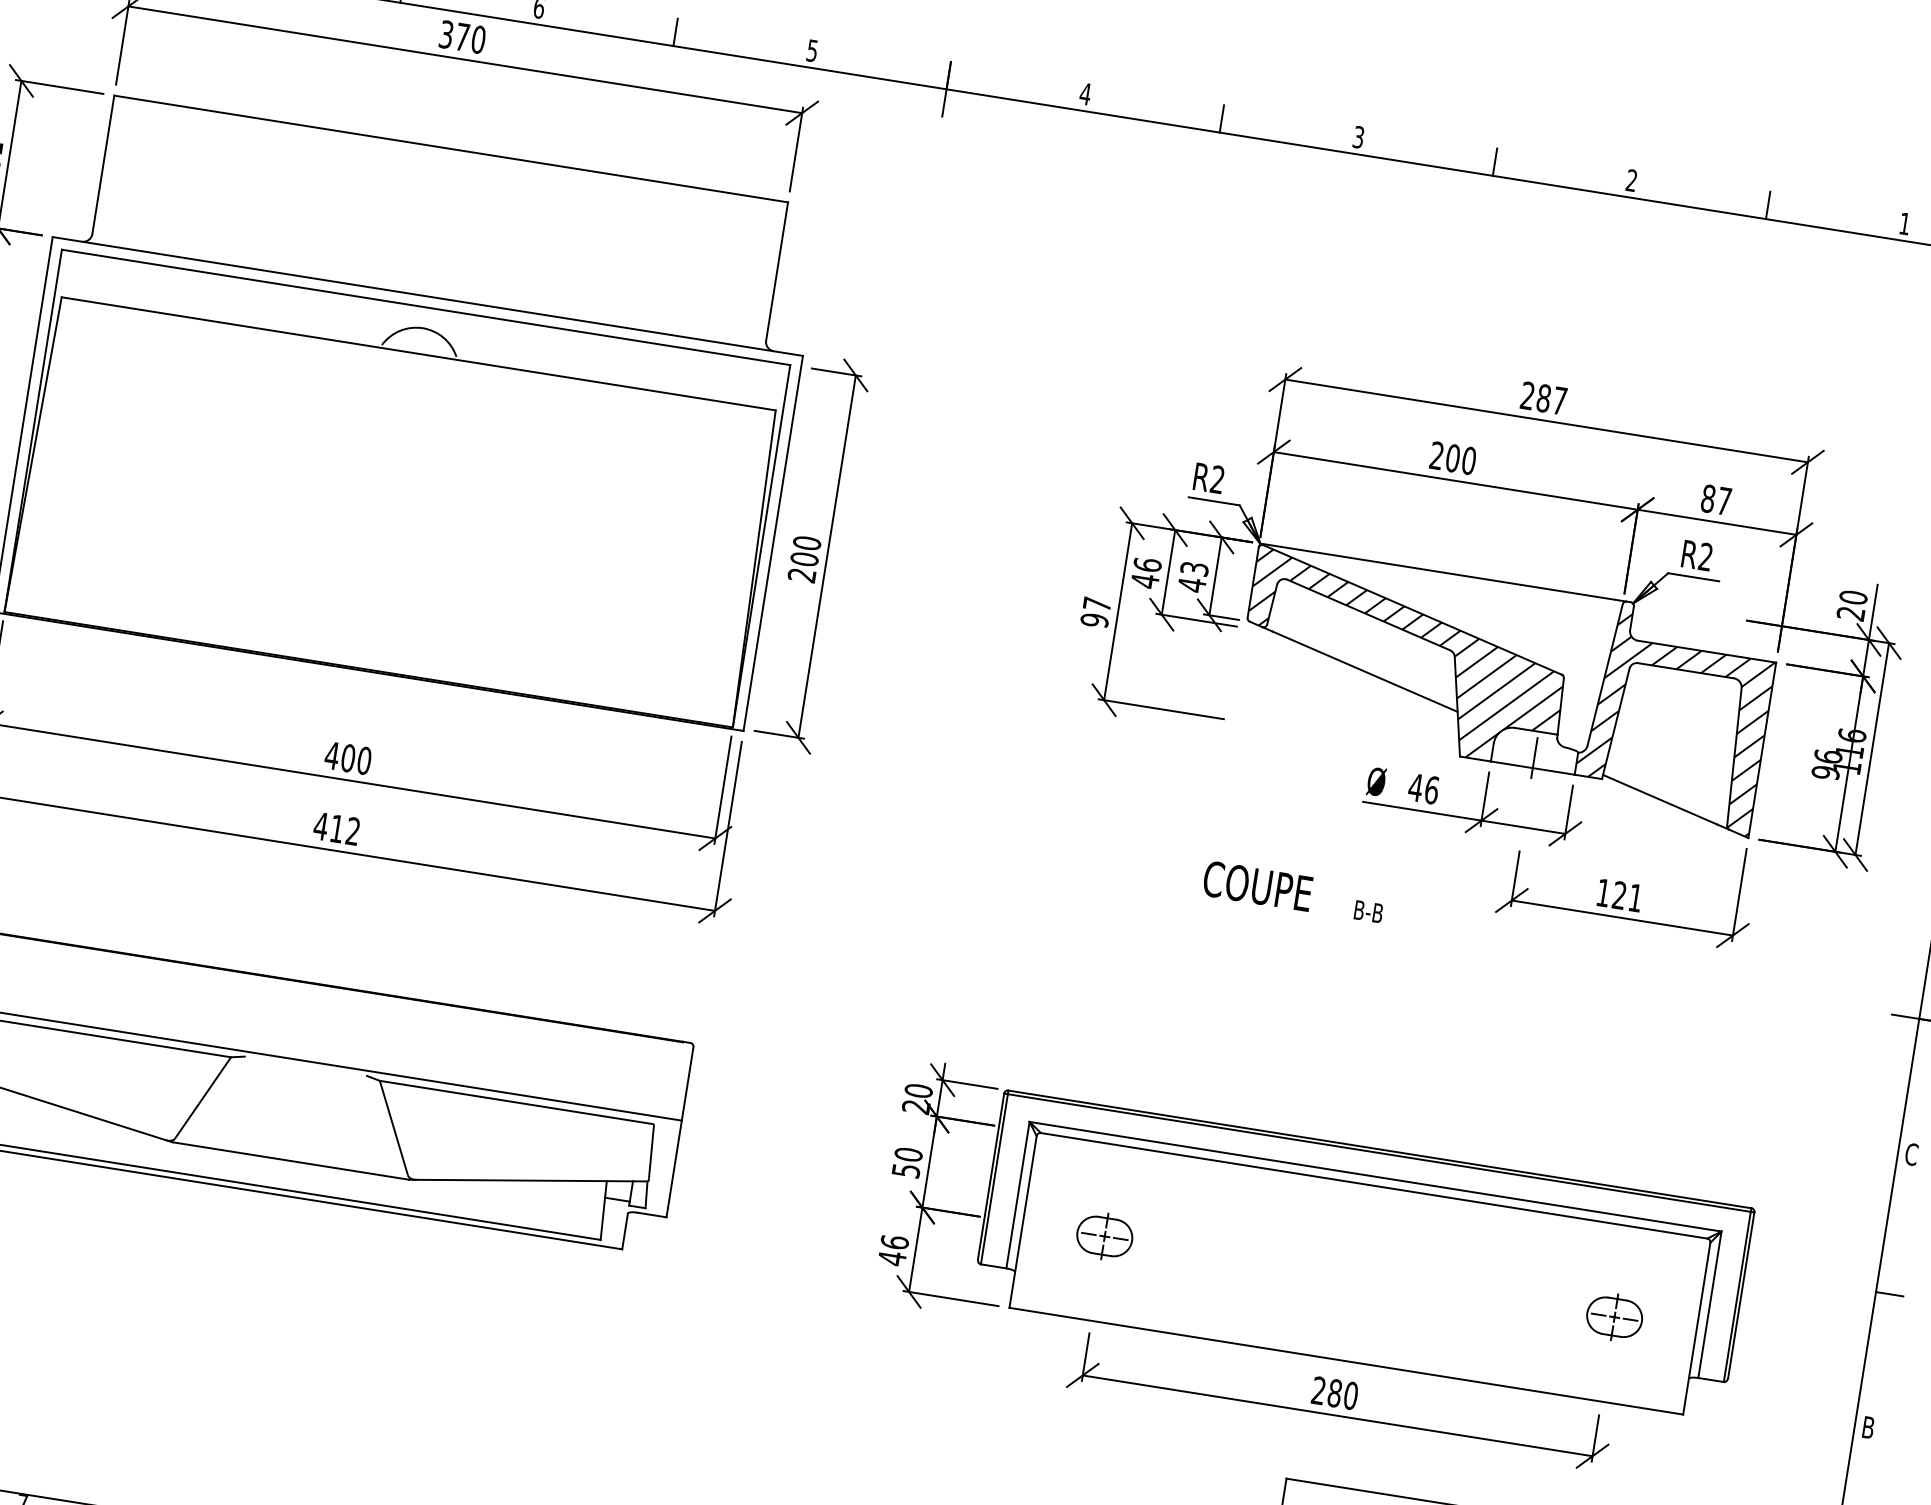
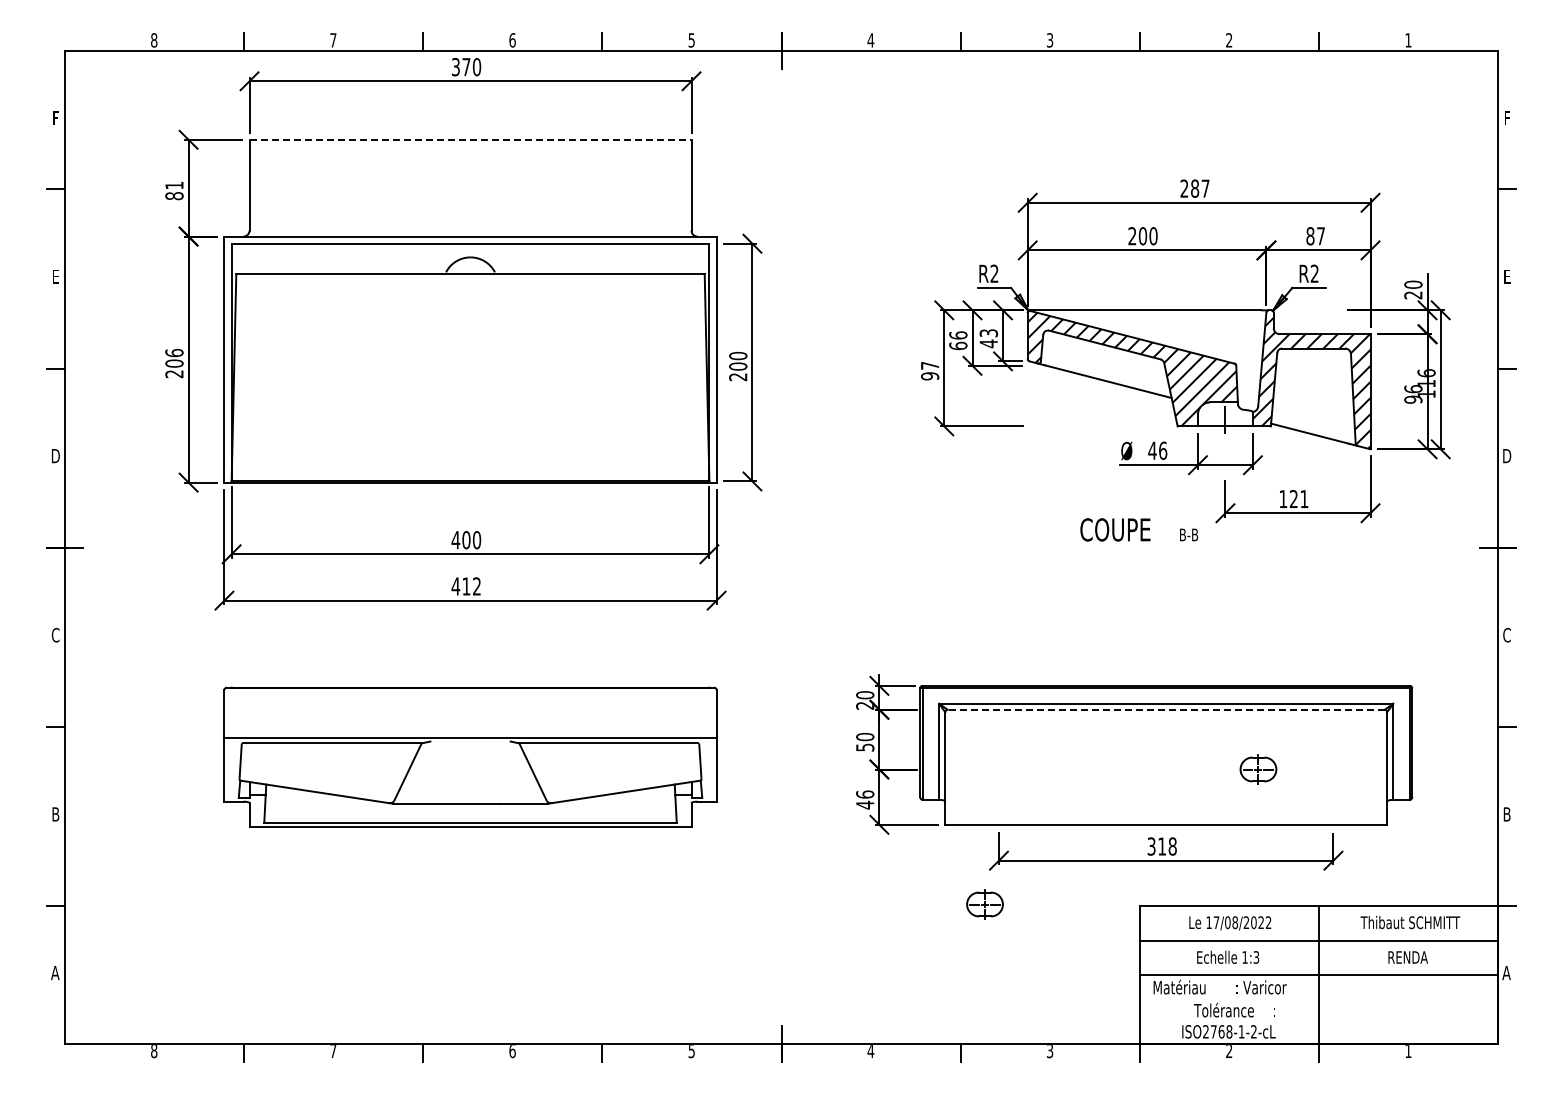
line: (451, 148) -> (470, 139), solid -> dashed
text: (1145, 580) -> (958, 345), 46 -> 66
text: (1293, 891) -> (1138, 529), moved
line: (1374, 1185) -> (1166, 709), solid -> dashed
part: (1104, 1236) -> (984, 904), moved
part: (1614, 1317) -> (1258, 769), moved
text: (1333, 1393) -> (1161, 846), 280 -> 318

